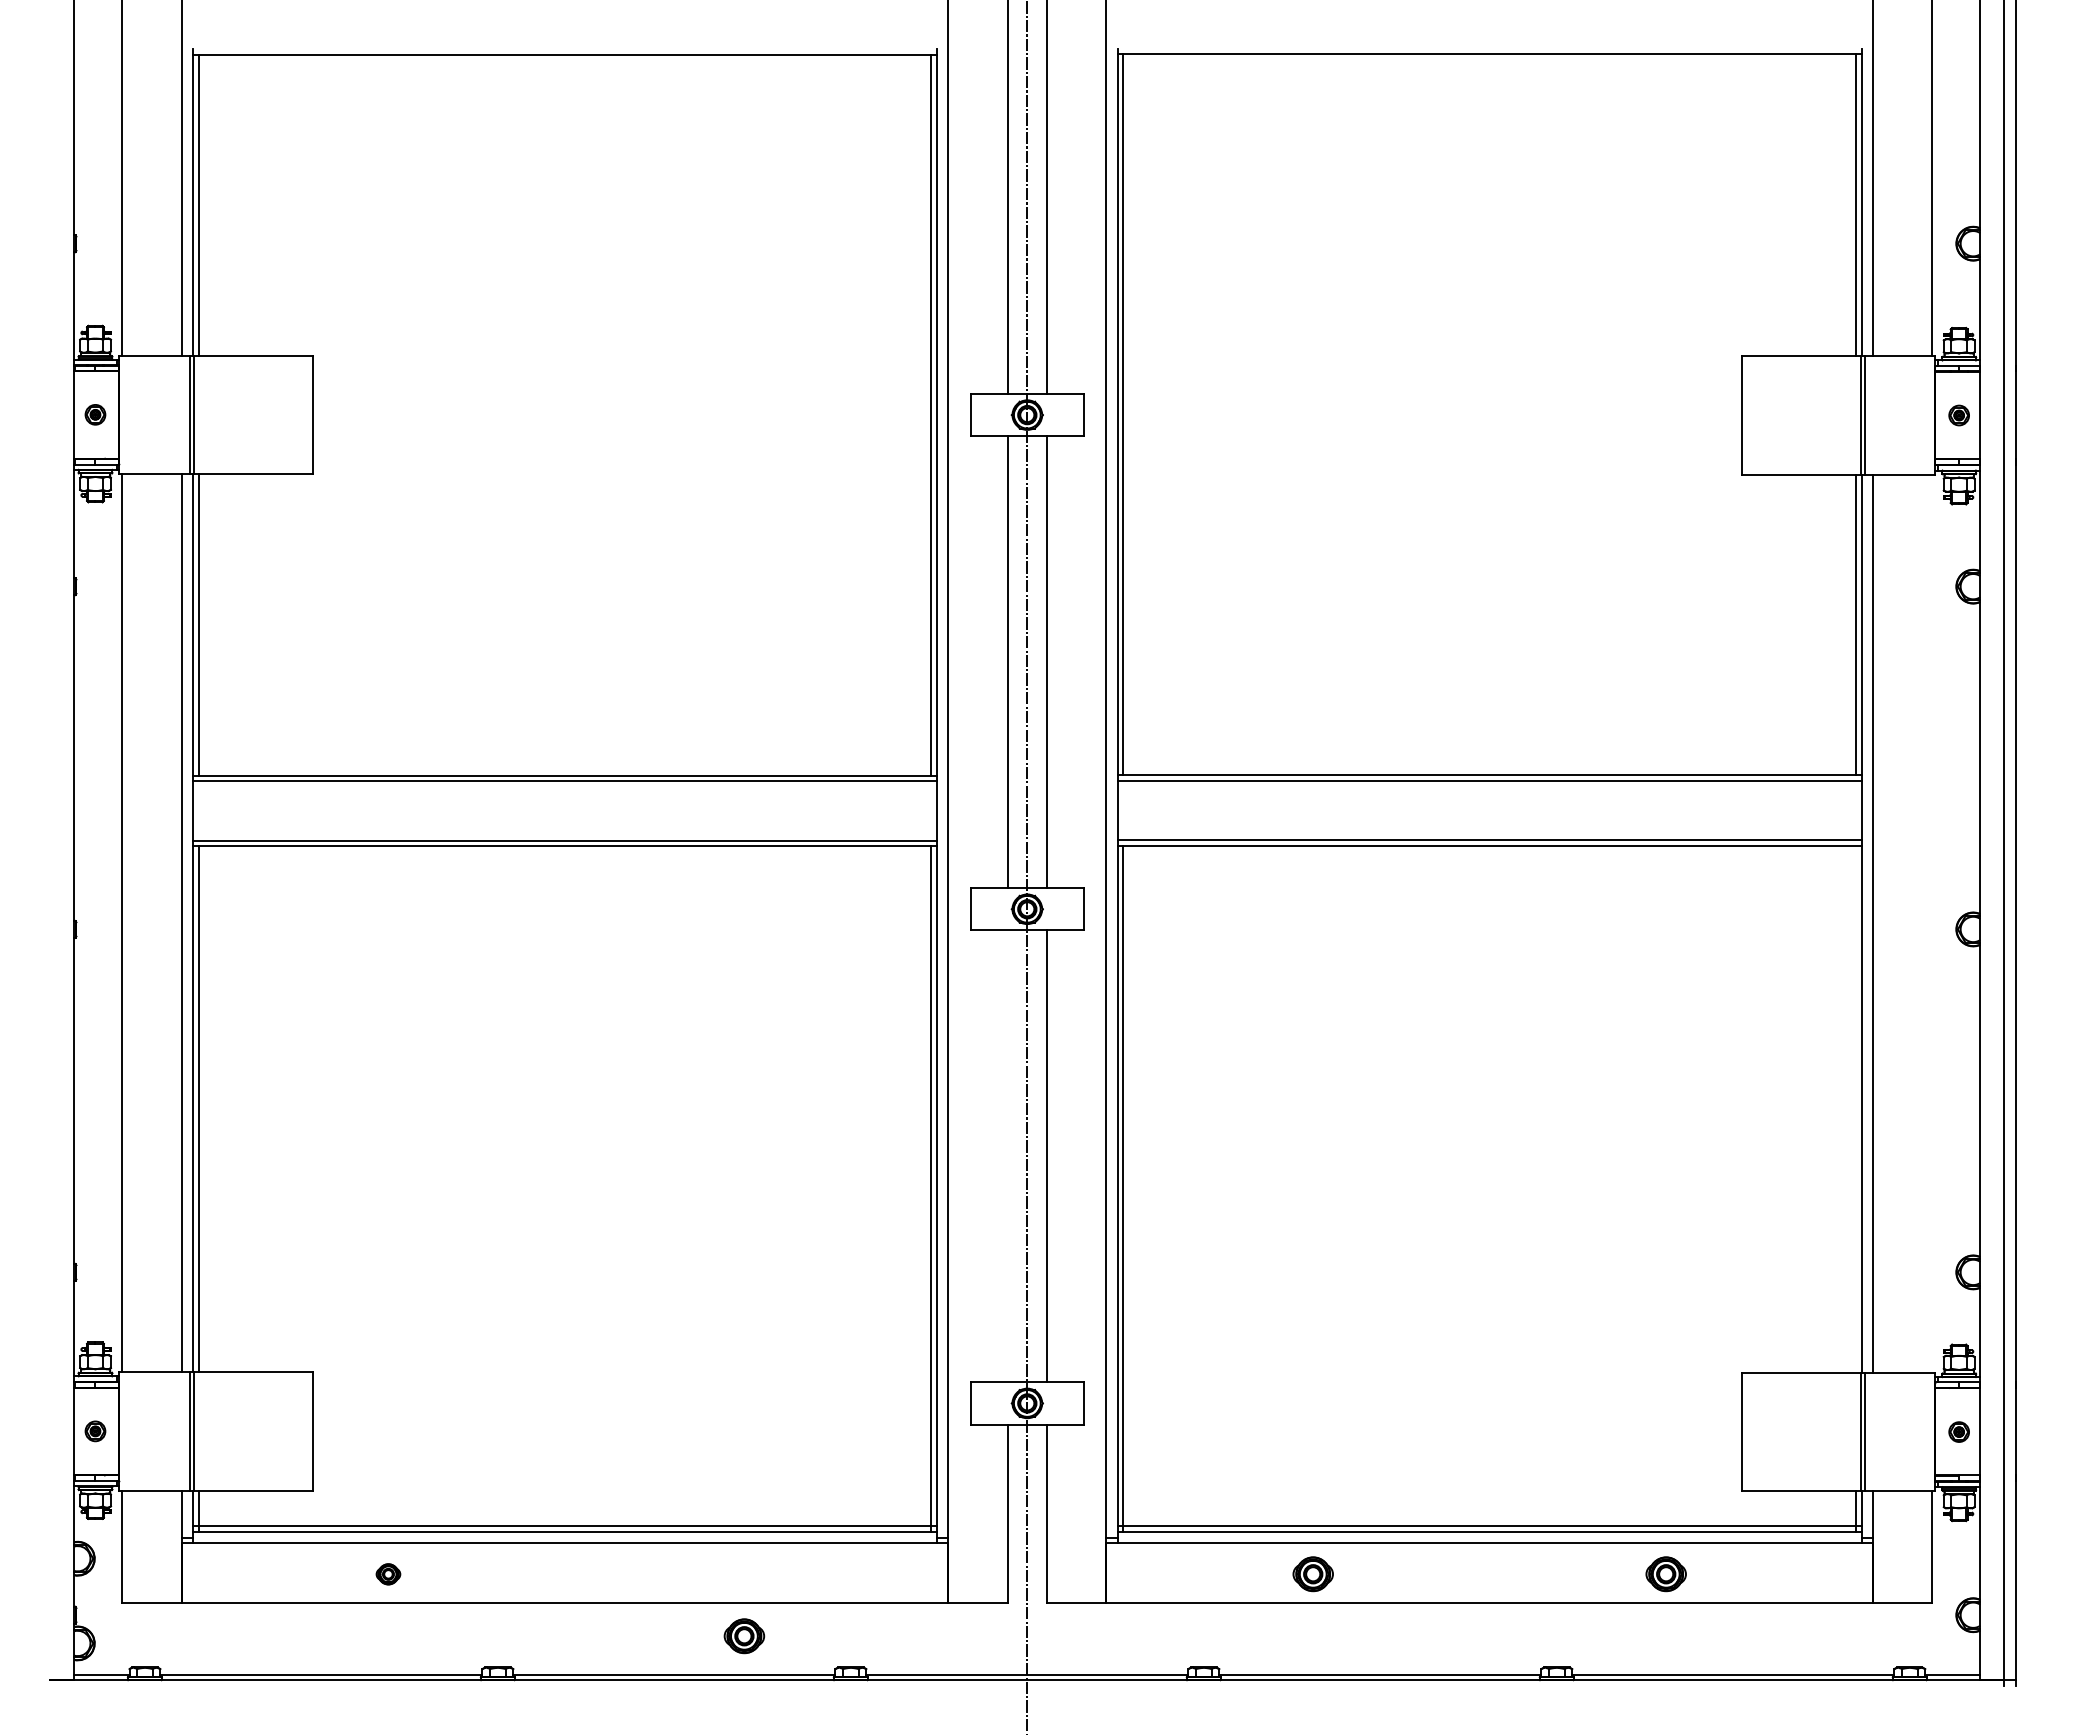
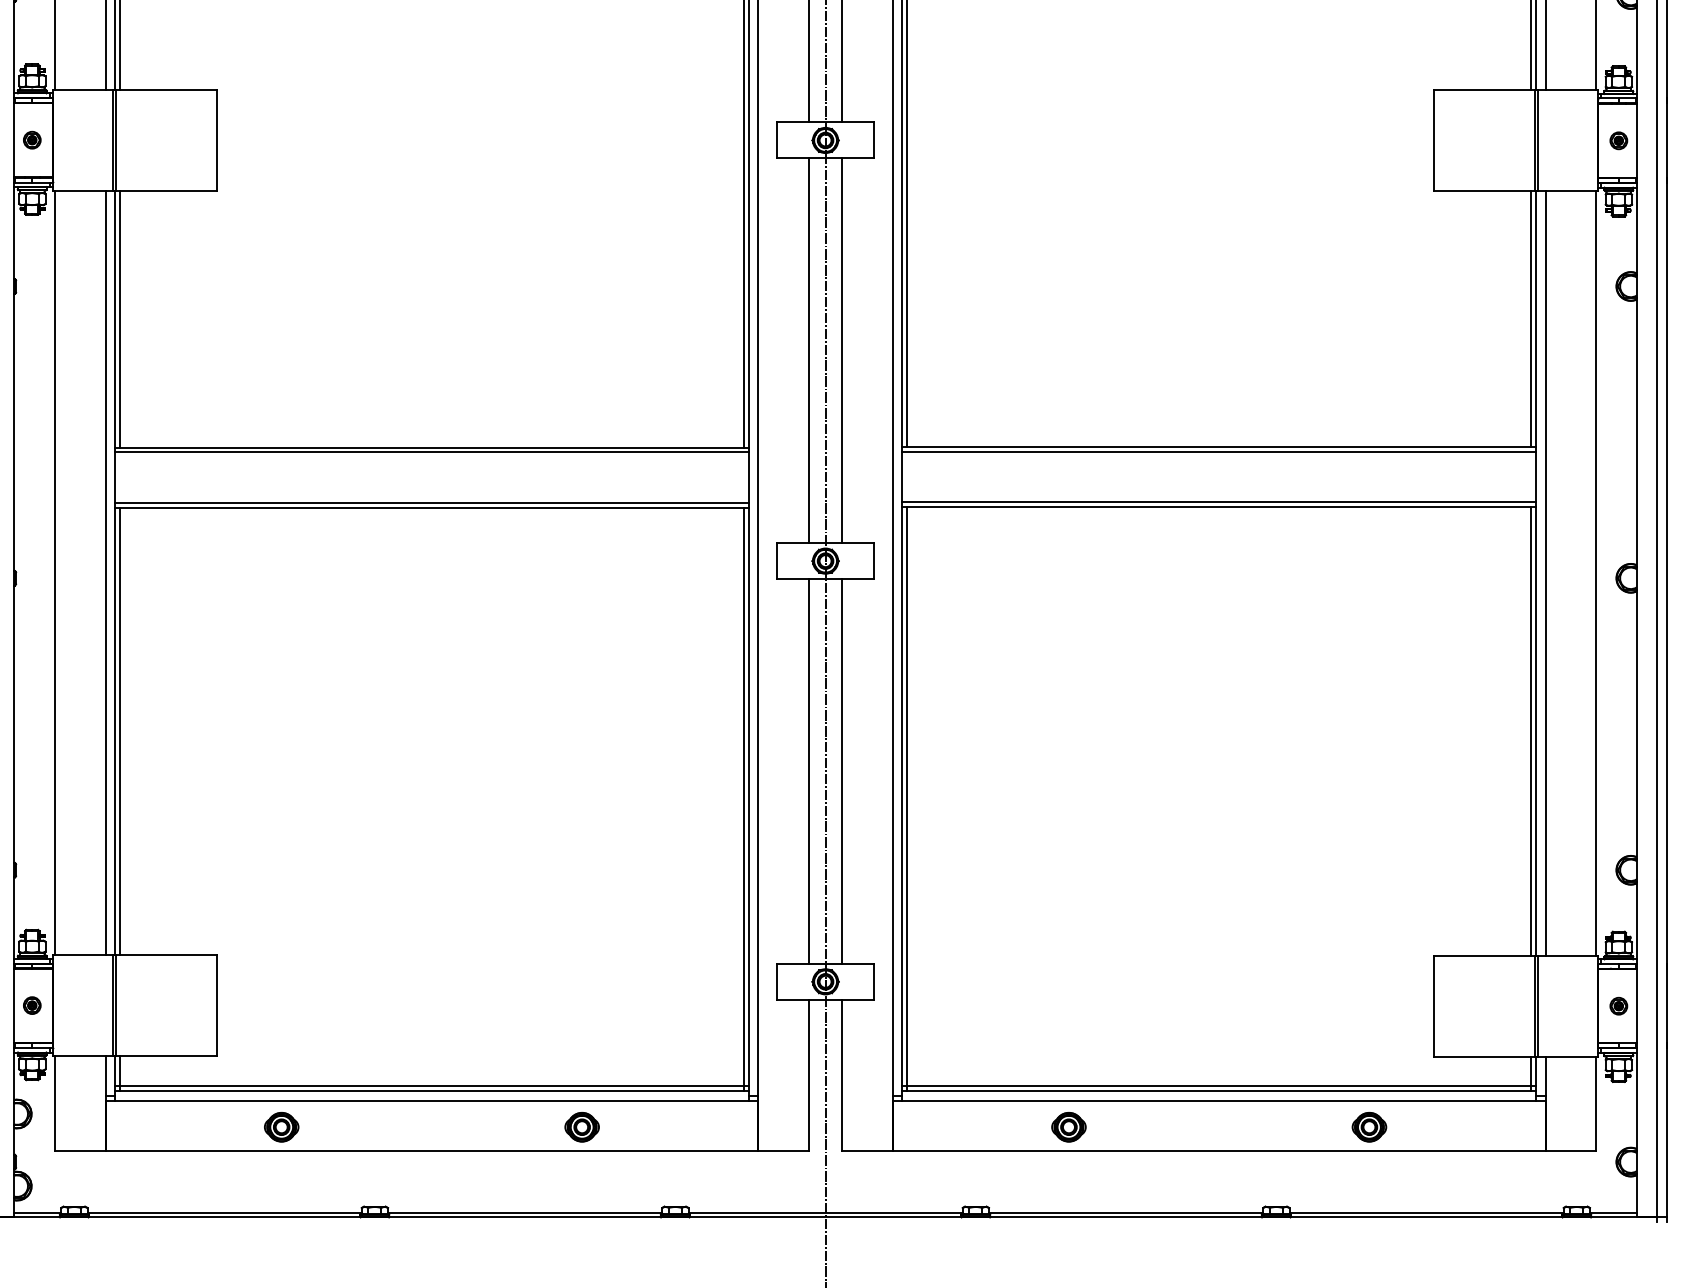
line: (1932, 923) -> (1596, 573), added
line: (1856, 1108) -> (1531, 730), added
line: (1007, 1156) -> (808, 771), added
part: (388, 1574) -> (281, 1127), size x1.67
part: (744, 1636) -> (582, 1127), moved

